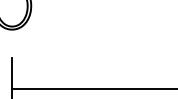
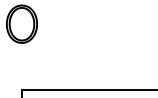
line: (11, 73) -> (21, 77), removed

